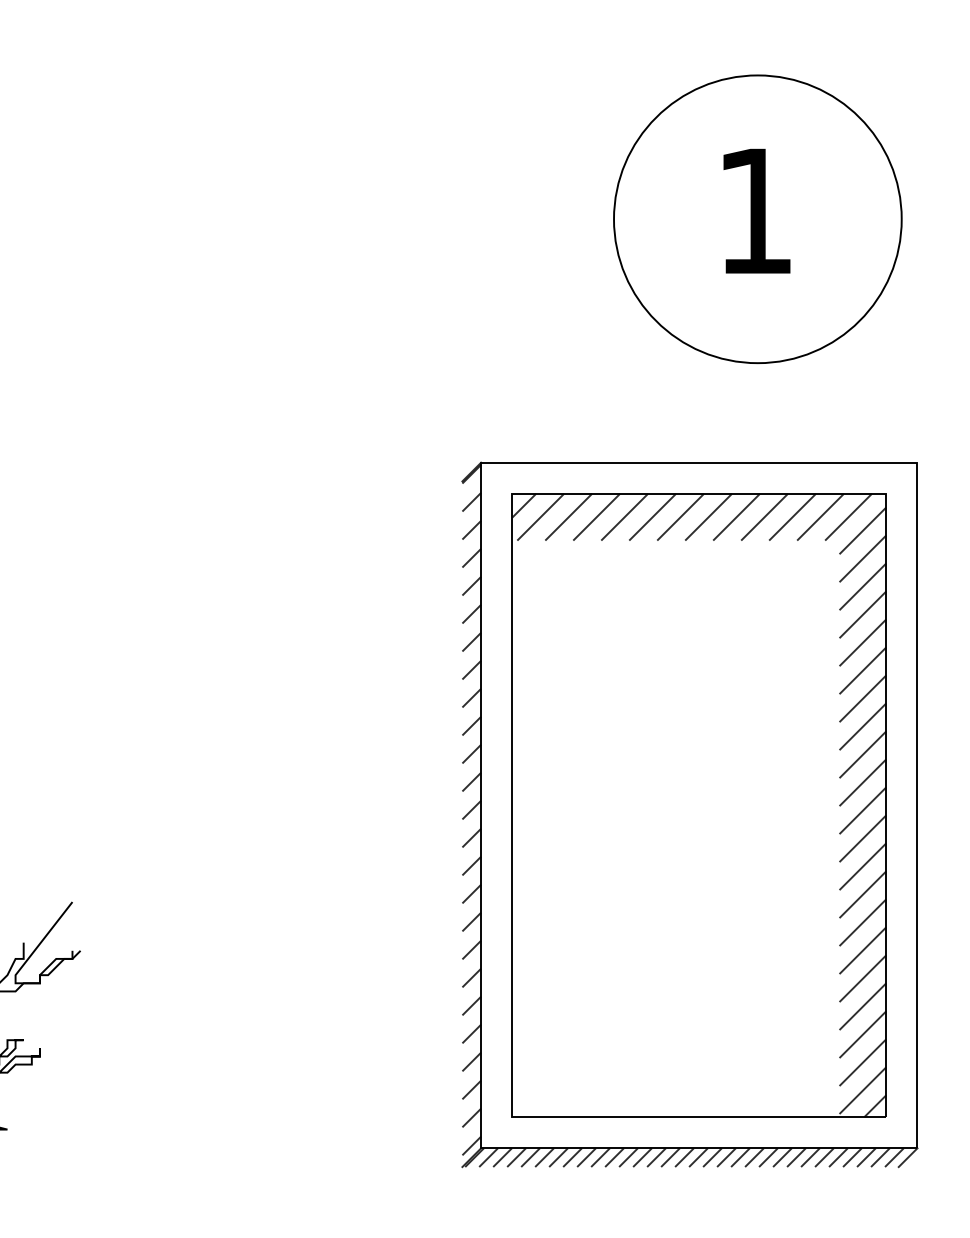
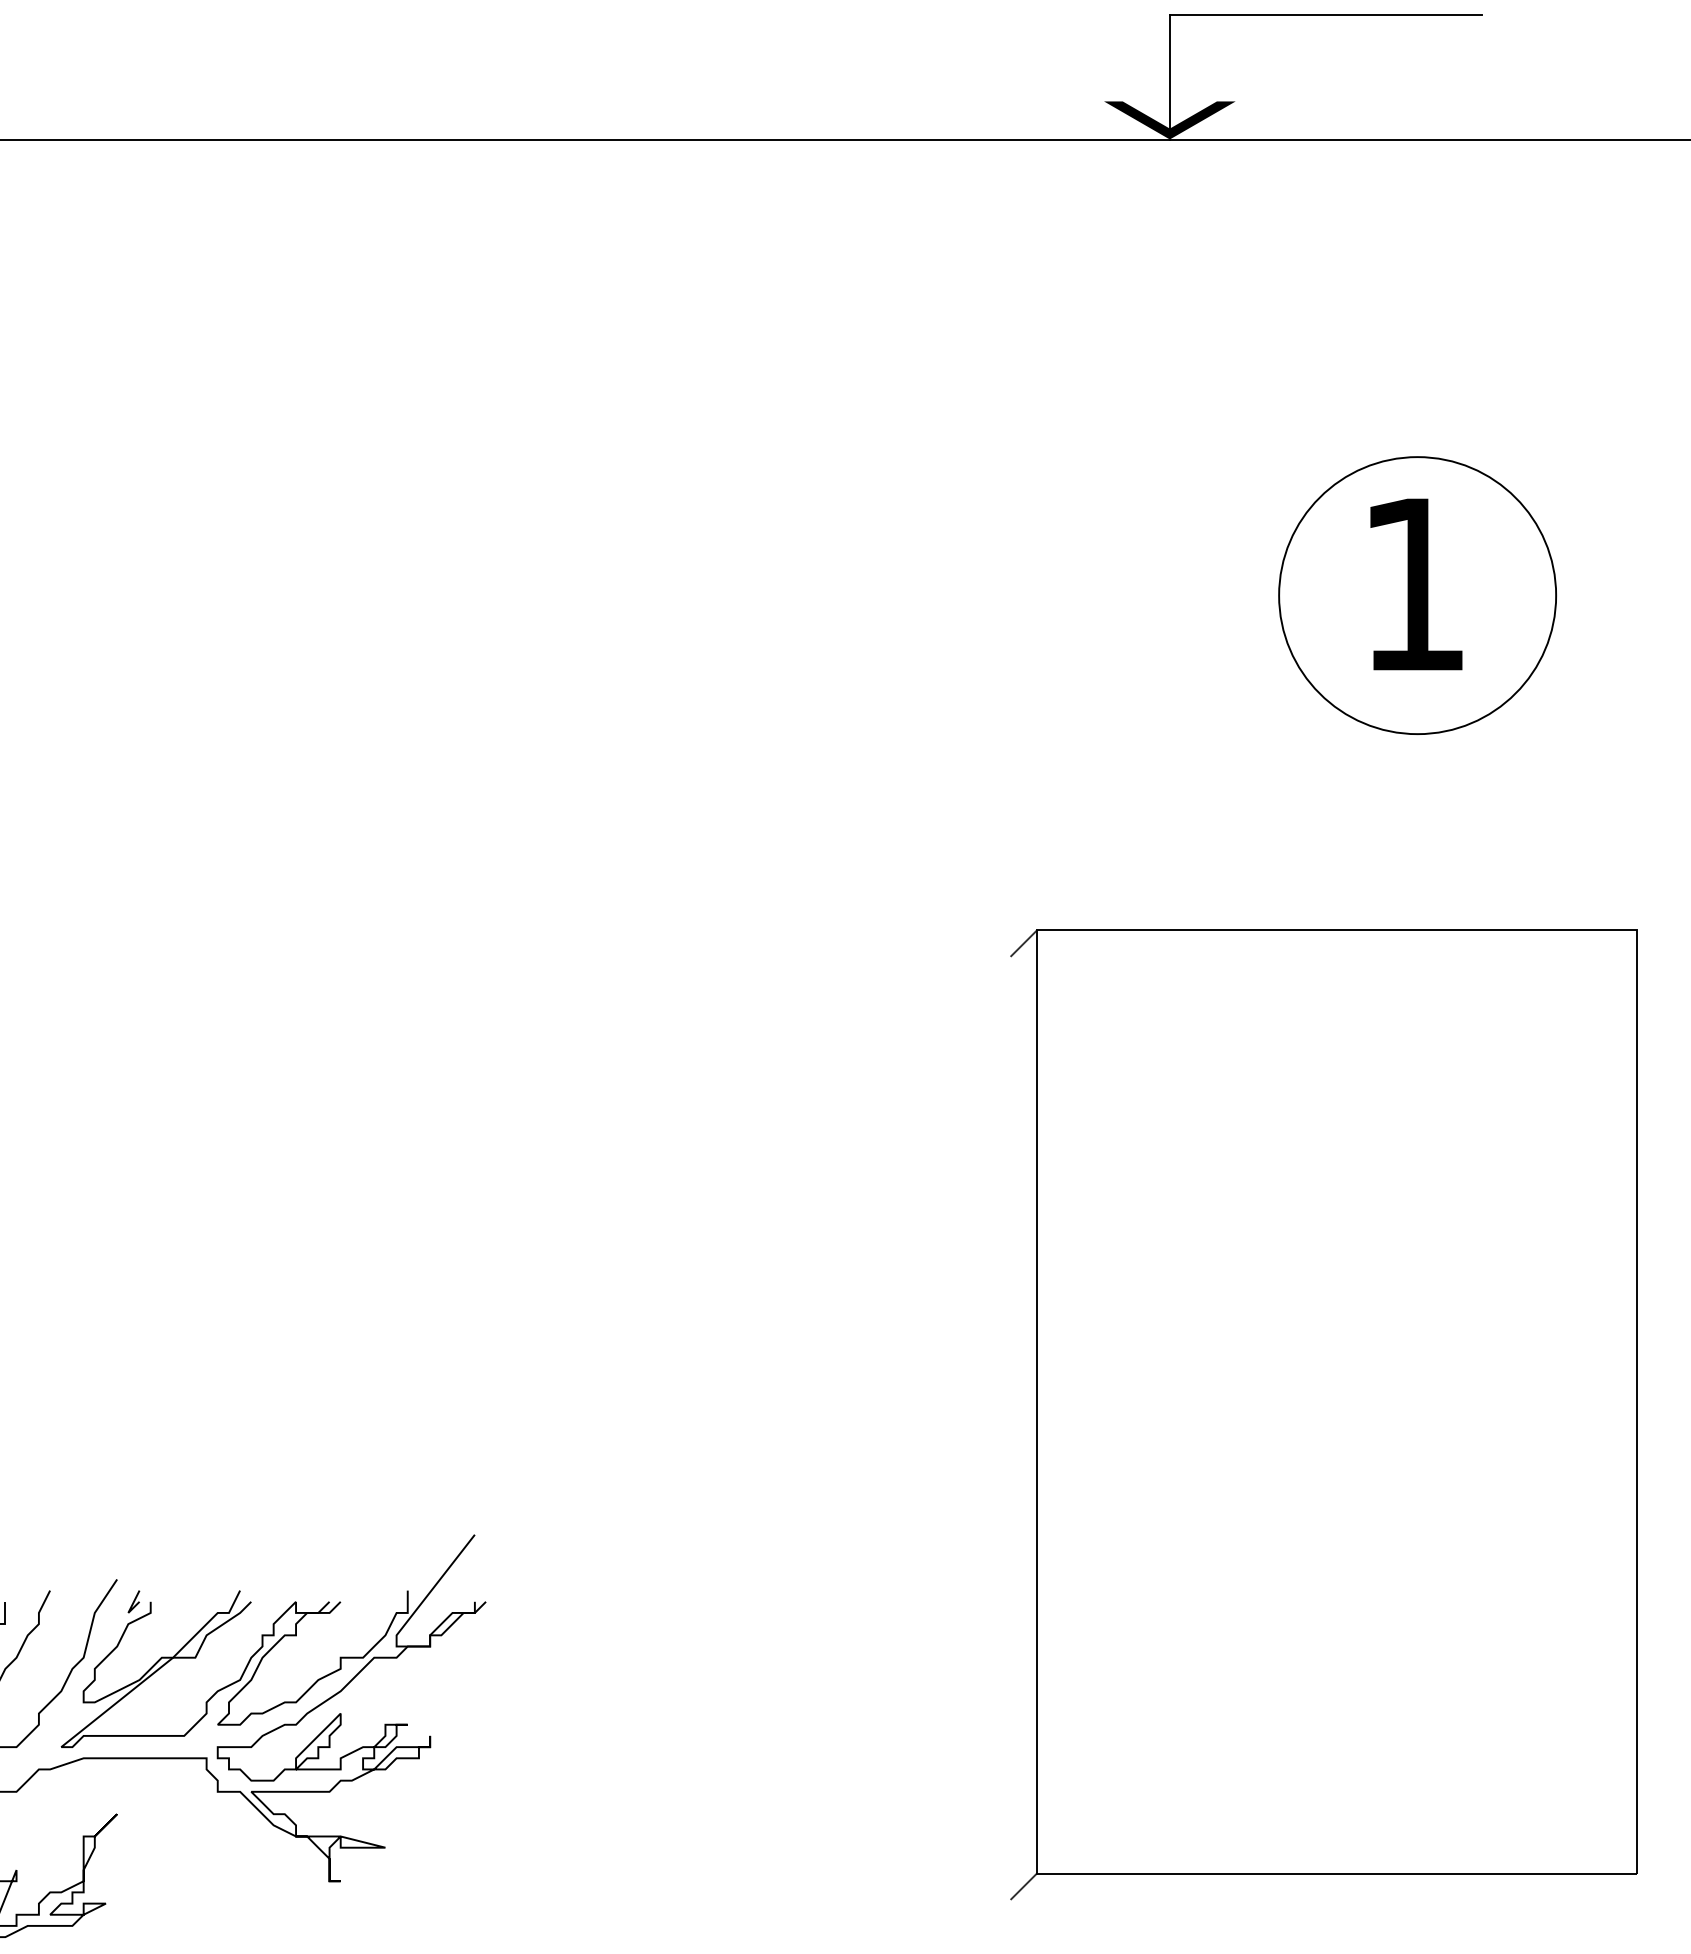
circle: (757, 219) -> (1417, 595), size x0.7
part: (698, 805) -> (1336, 1401), removed
hatch: (471, 810) -> (1023, 1408), removed
hatch: (684, 1157) -> (1316, 1886), removed
line: (908, 1157) -> (1624, 1886), removed

